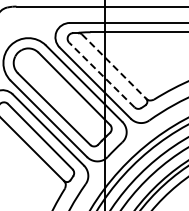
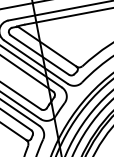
line: (114, 66) -> (48, 46), dashed -> solid
line: (101, 74) -> (39, 54), dashed -> solid

